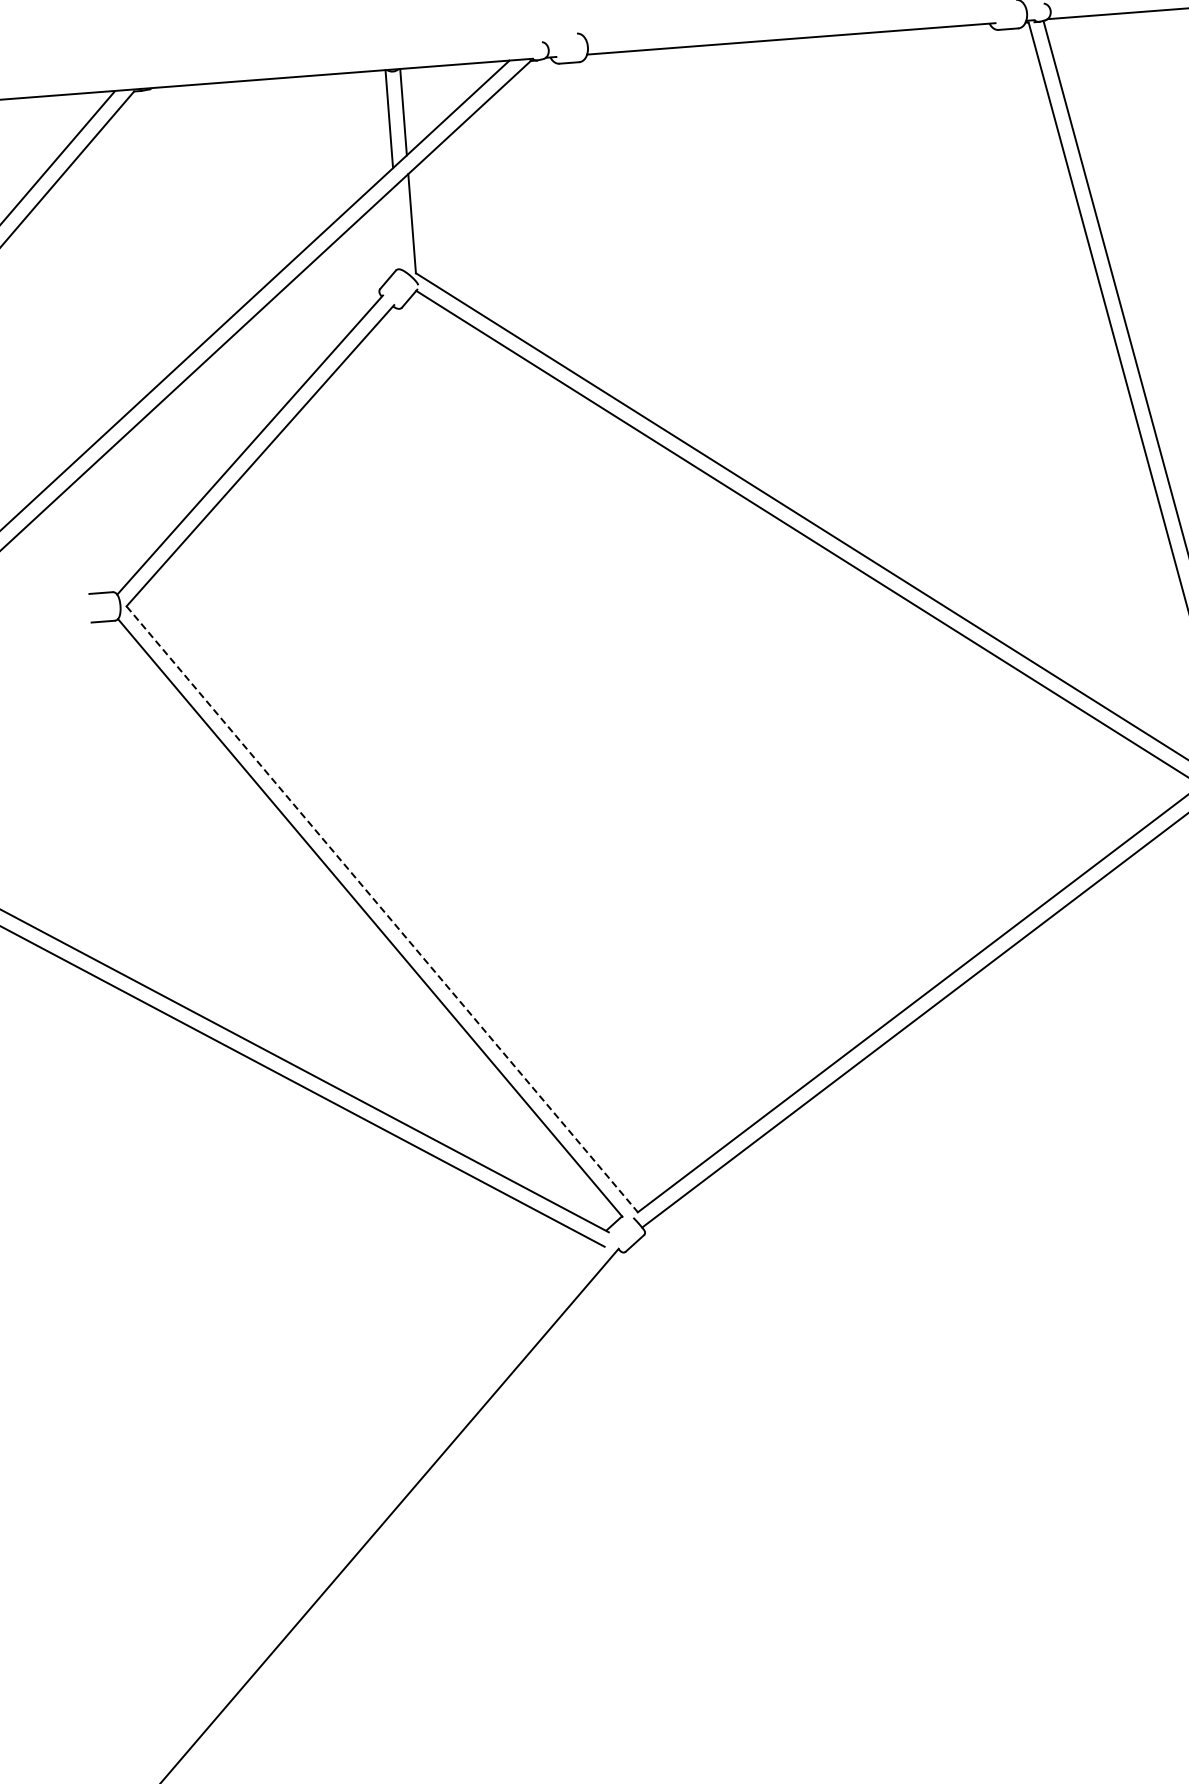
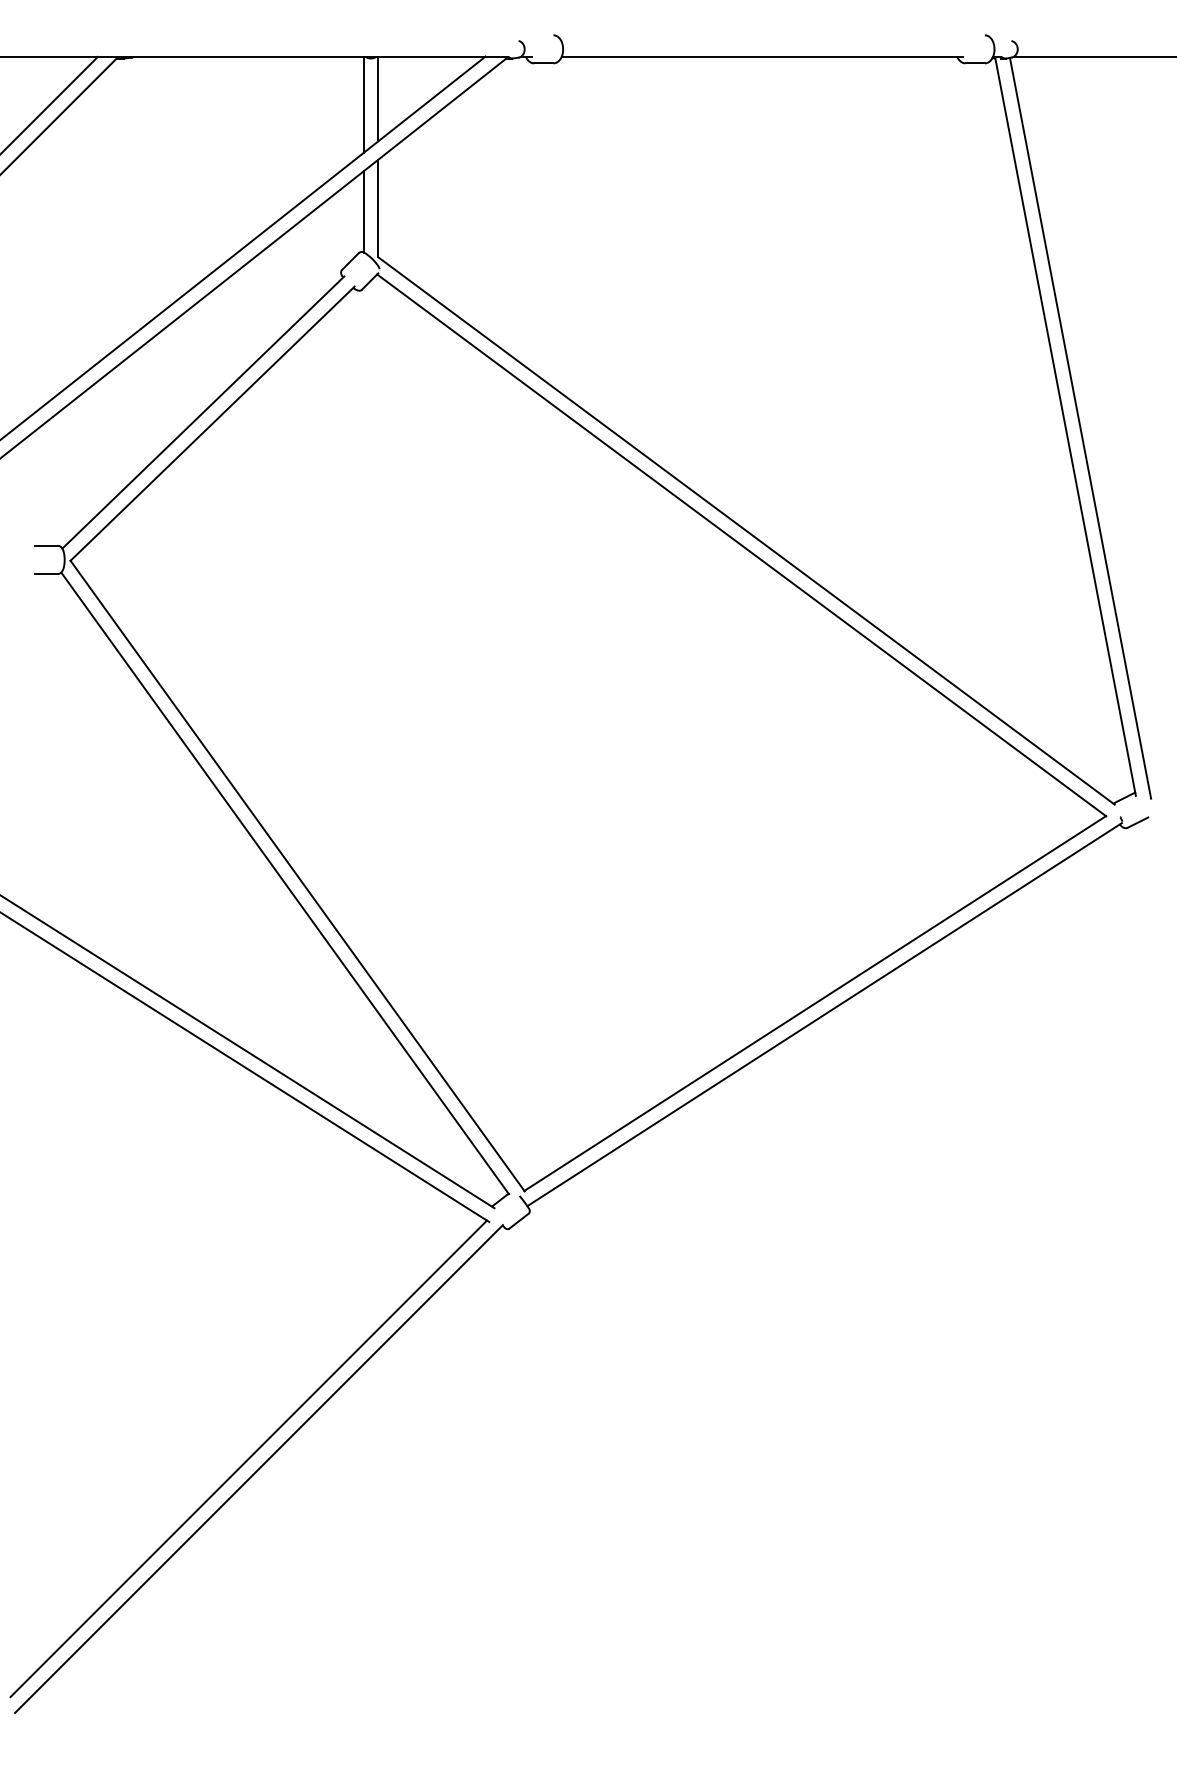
line: (397, 227) -> (363, 211), added
line: (382, 909) -> (297, 876), dashed -> solid
line: (378, 1506) -> (248, 1458), added

